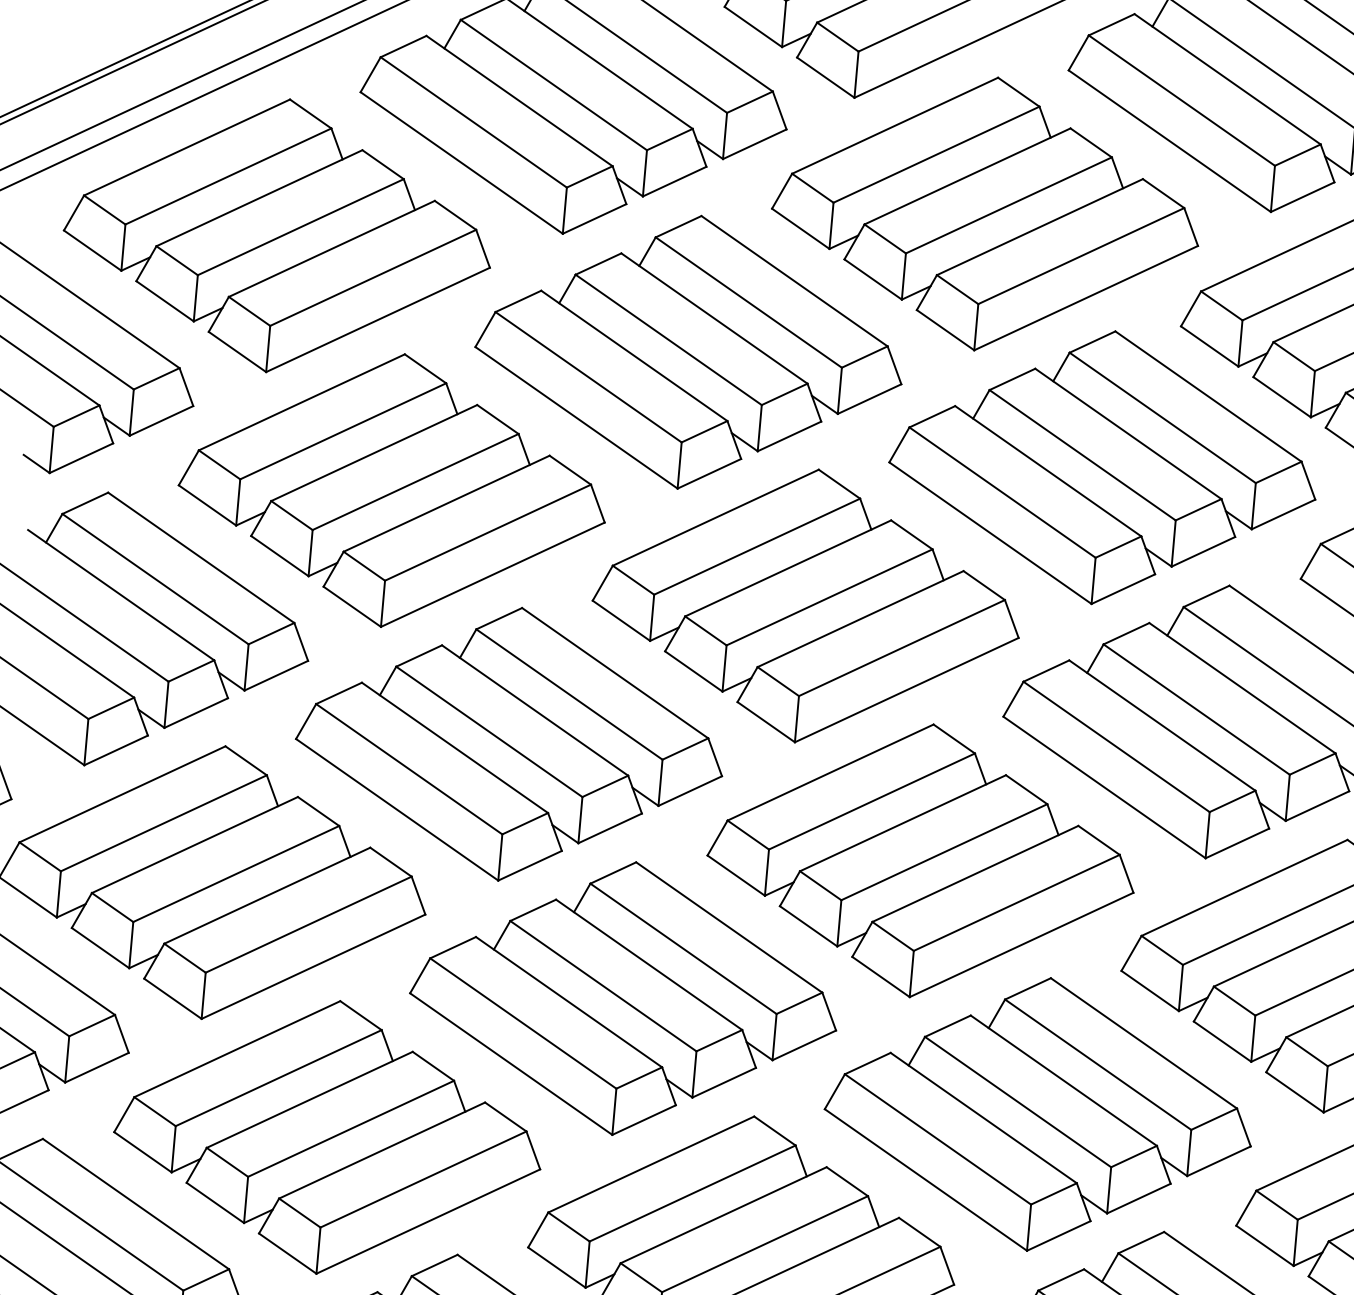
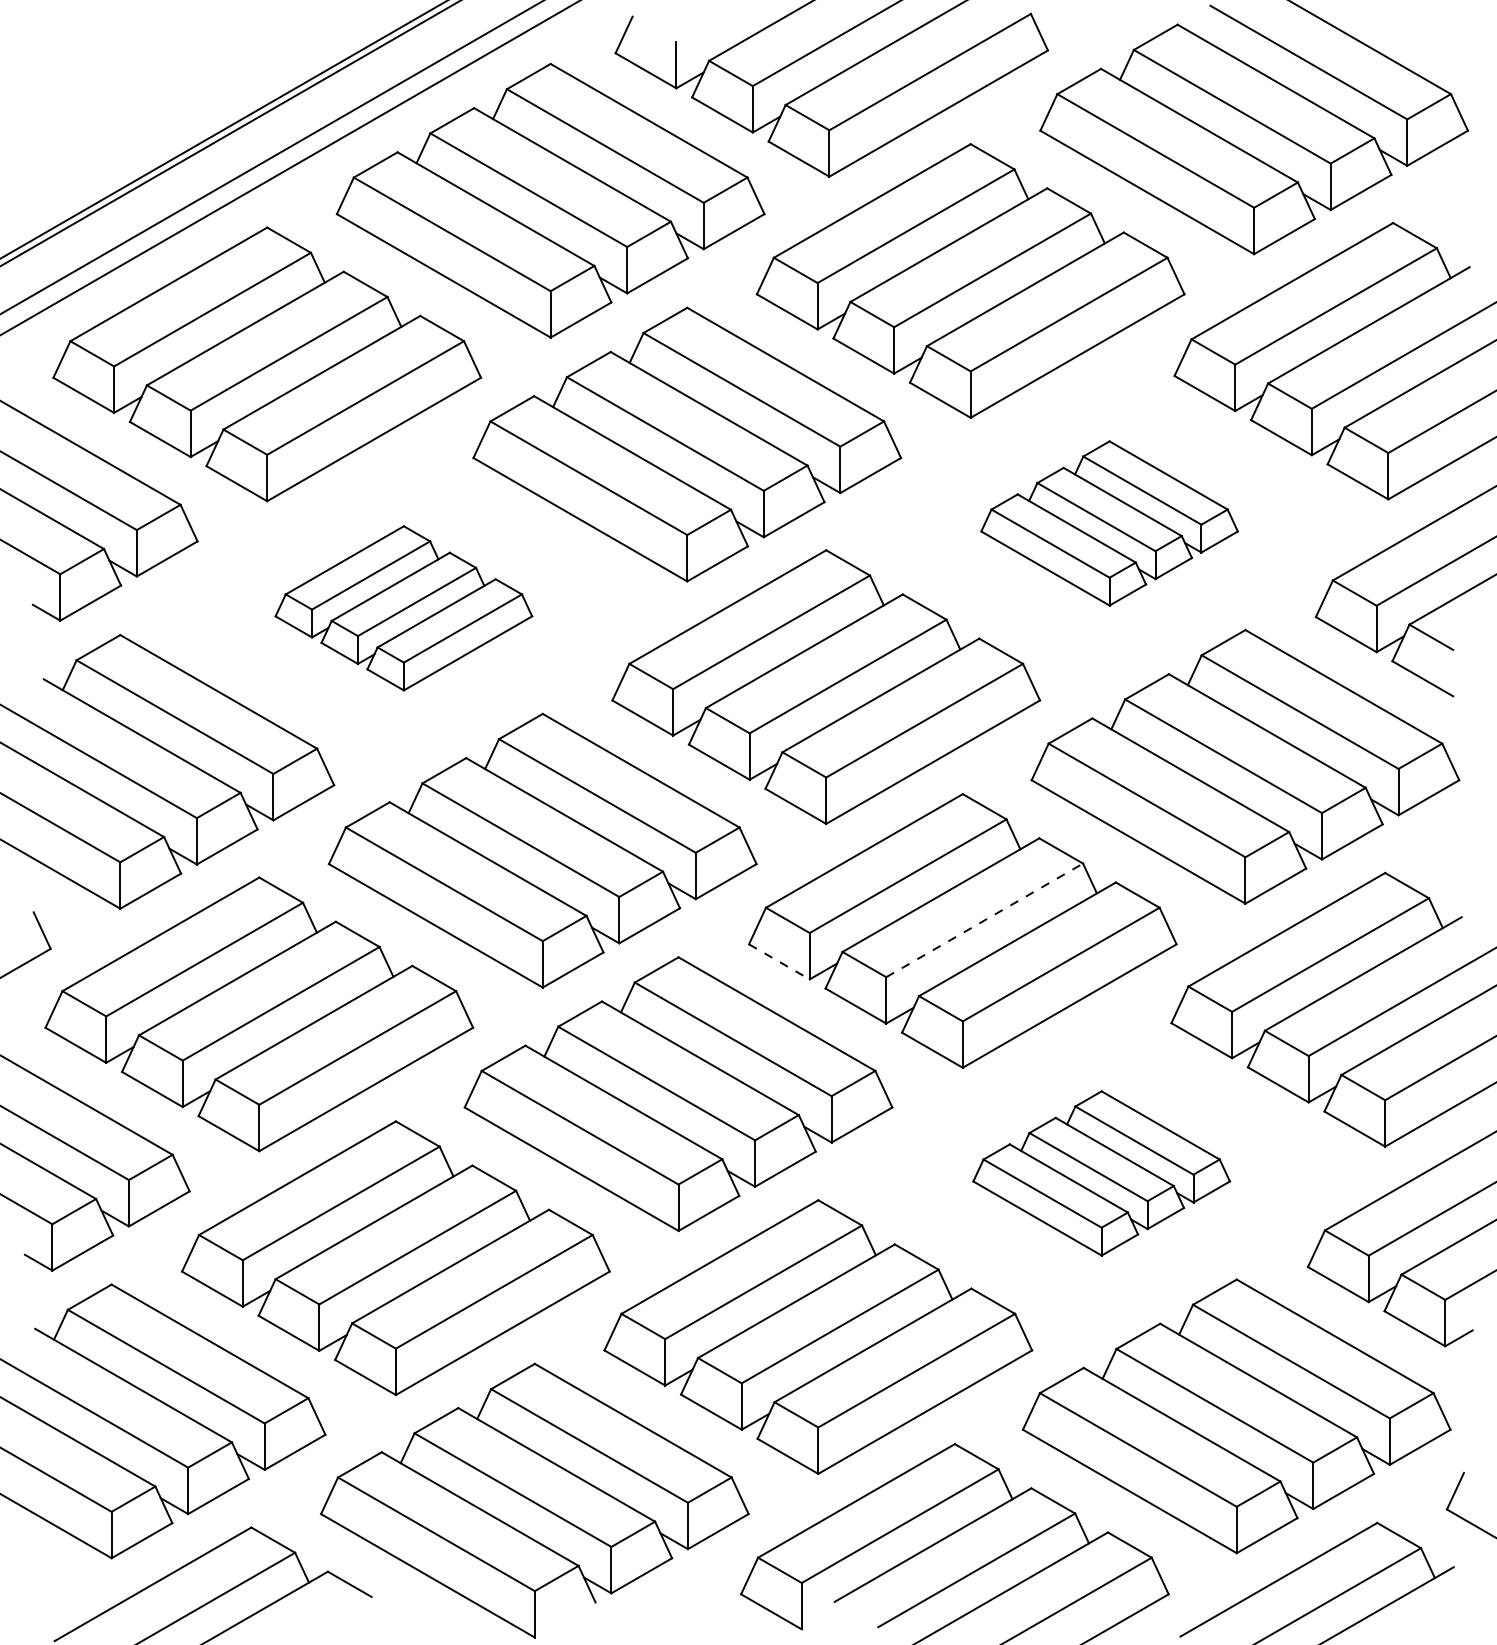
part: (1103, 467) -> (1109, 523), size x0.6
part: (392, 490) -> (403, 608), size x0.6
line: (944, 852) -> (984, 920), solid -> dashed
line: (736, 876) -> (779, 962), solid -> dashed
part: (1038, 1114) -> (1101, 1173), size x0.6

